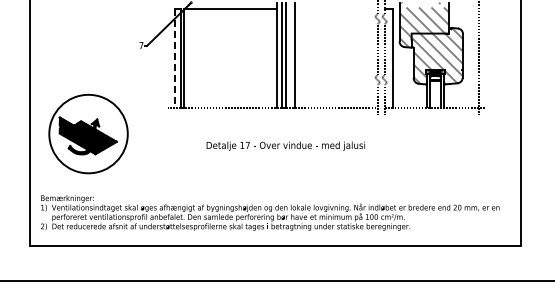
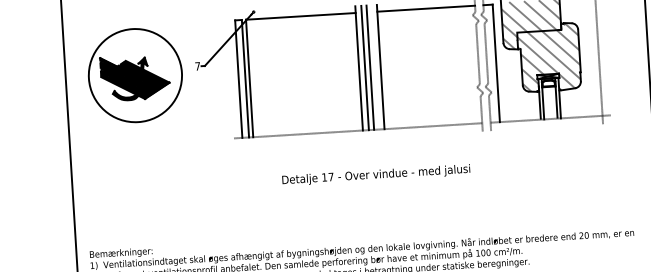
line: (336, 8) -> (426, 8), added
line: (175, 58) -> (239, 79), dashed -> solid
part: (88, 133) -> (135, 74), moved

